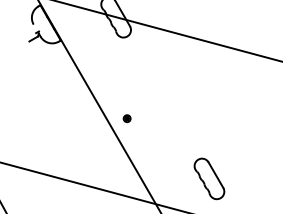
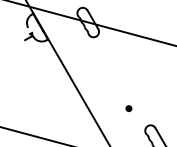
part: (126, 118) -> (128, 108), moved

